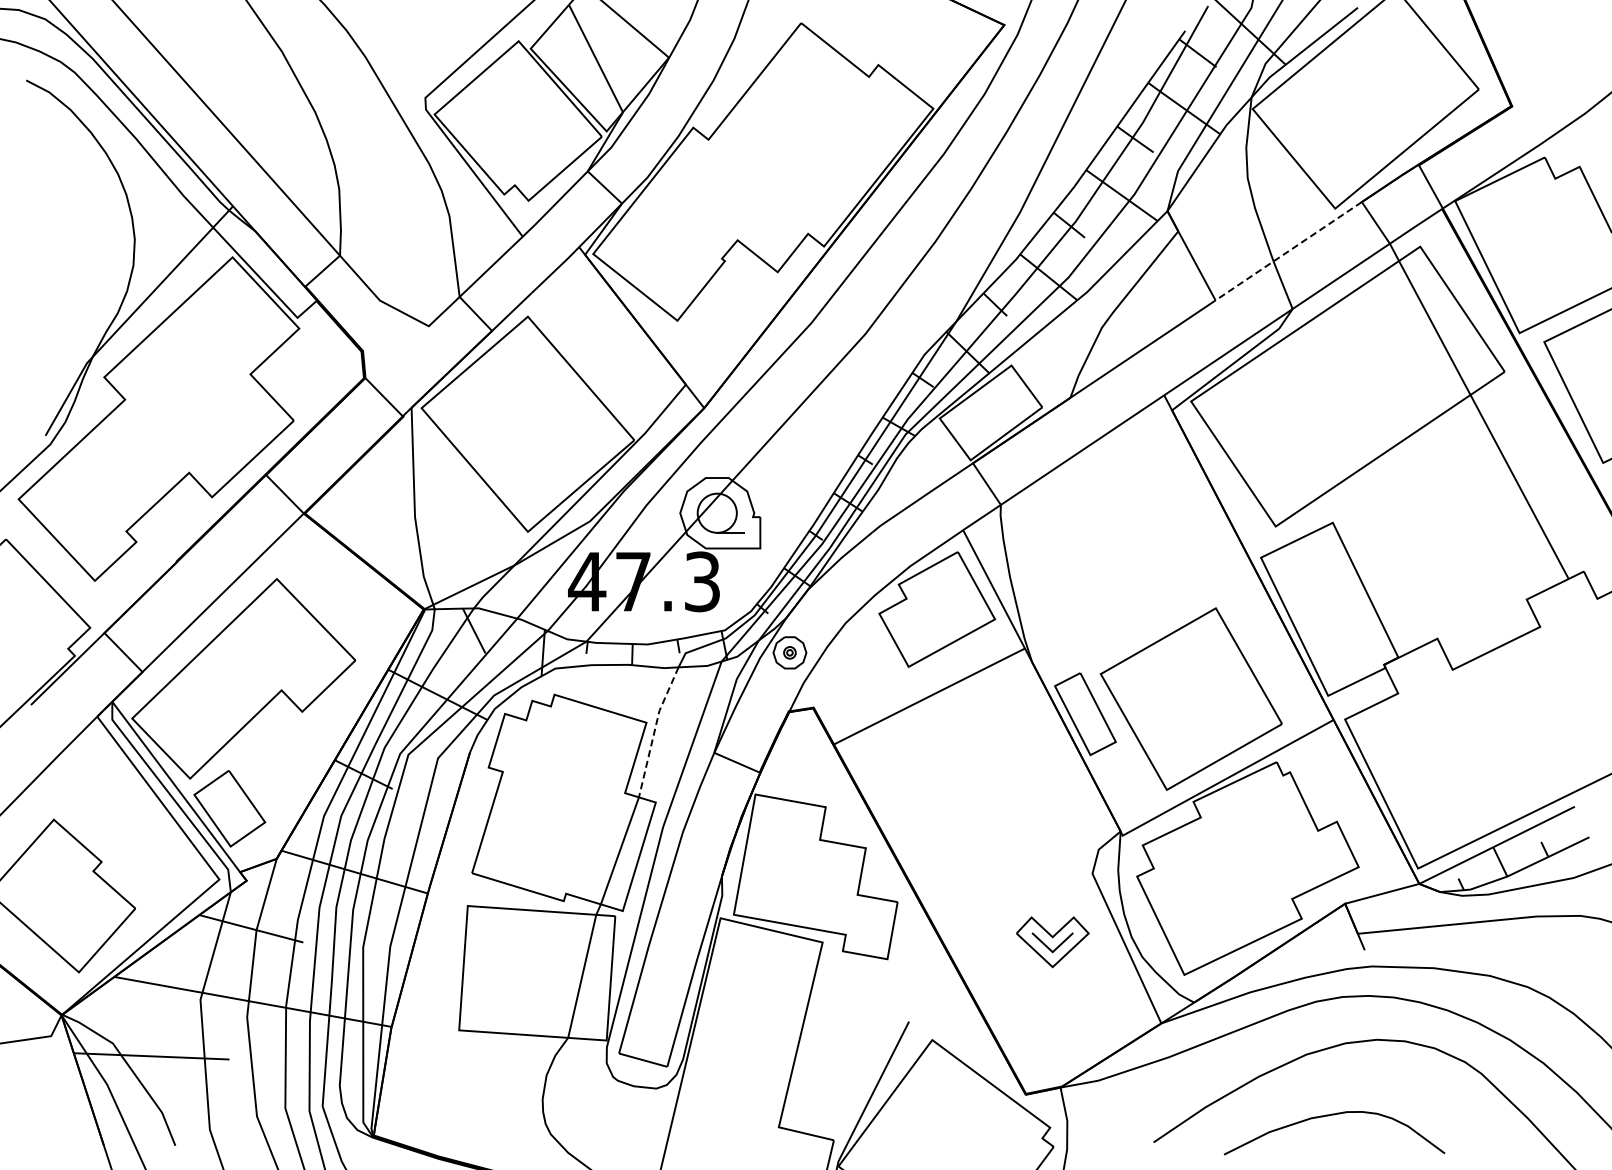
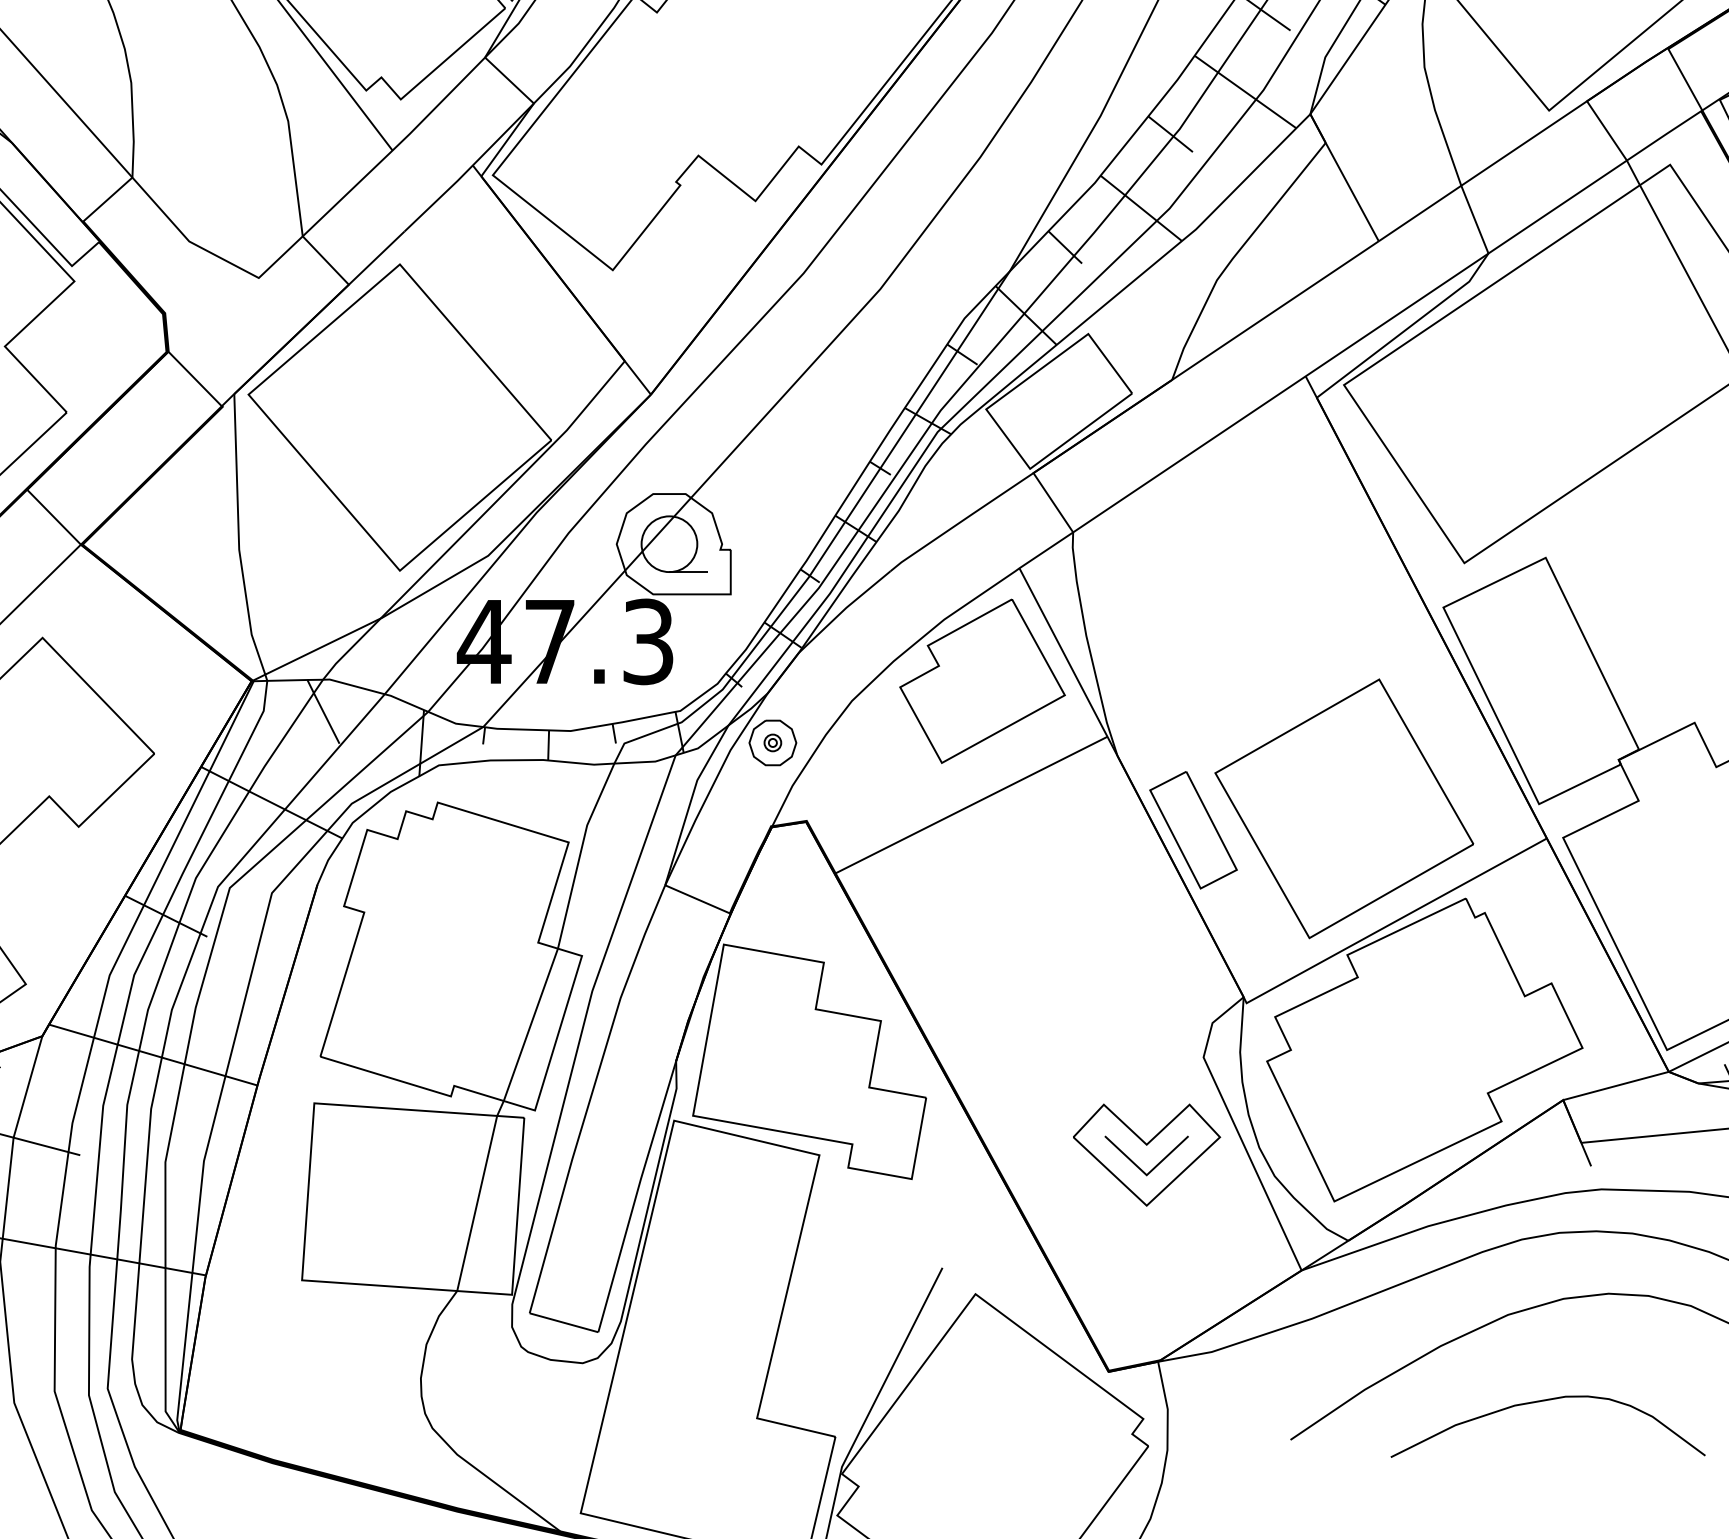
line: (1288, 251) -> (1482, 171), dashed -> solid
line: (654, 730) -> (580, 853), dashed -> solid
part: (1052, 941) -> (1146, 1153), size x1.43

